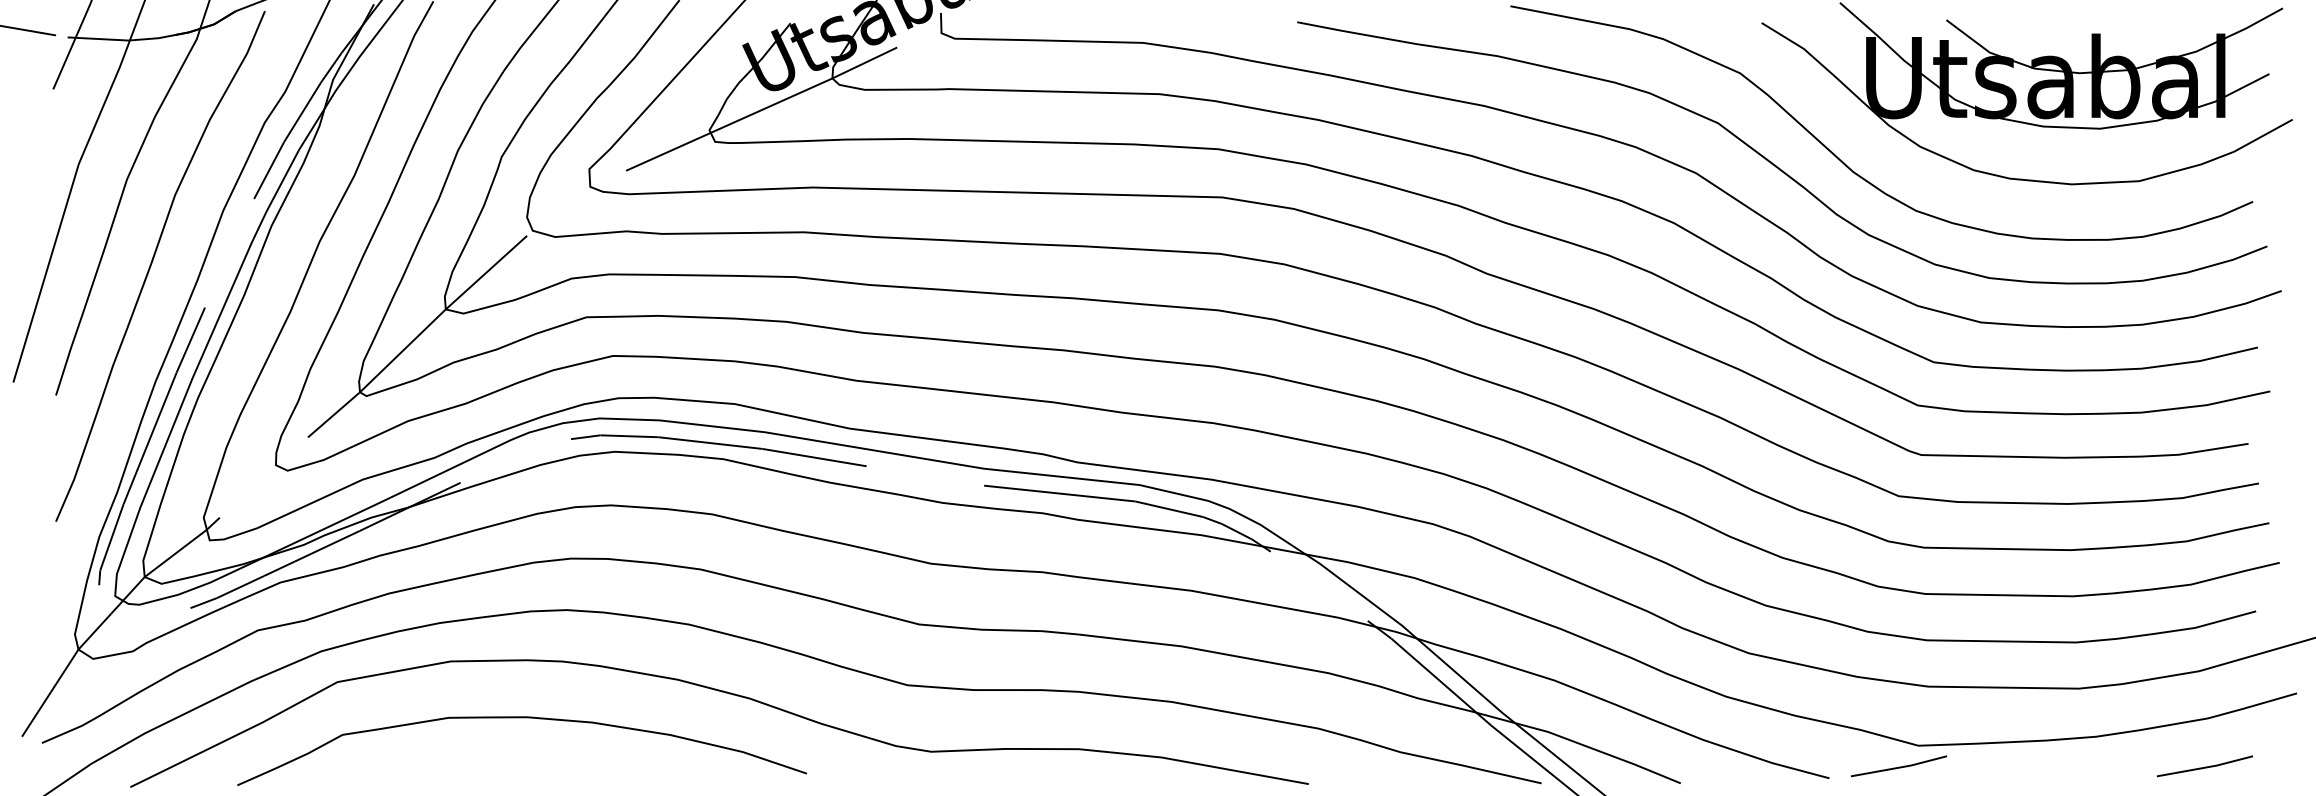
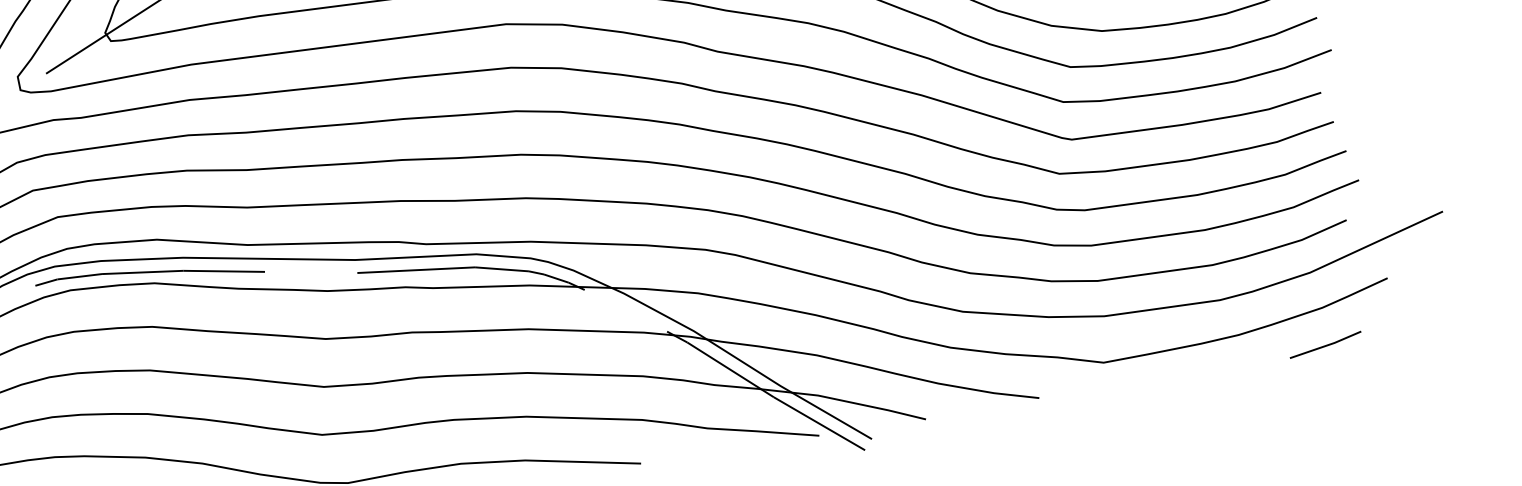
line: (1898, 766) -> (1090, 380), removed

